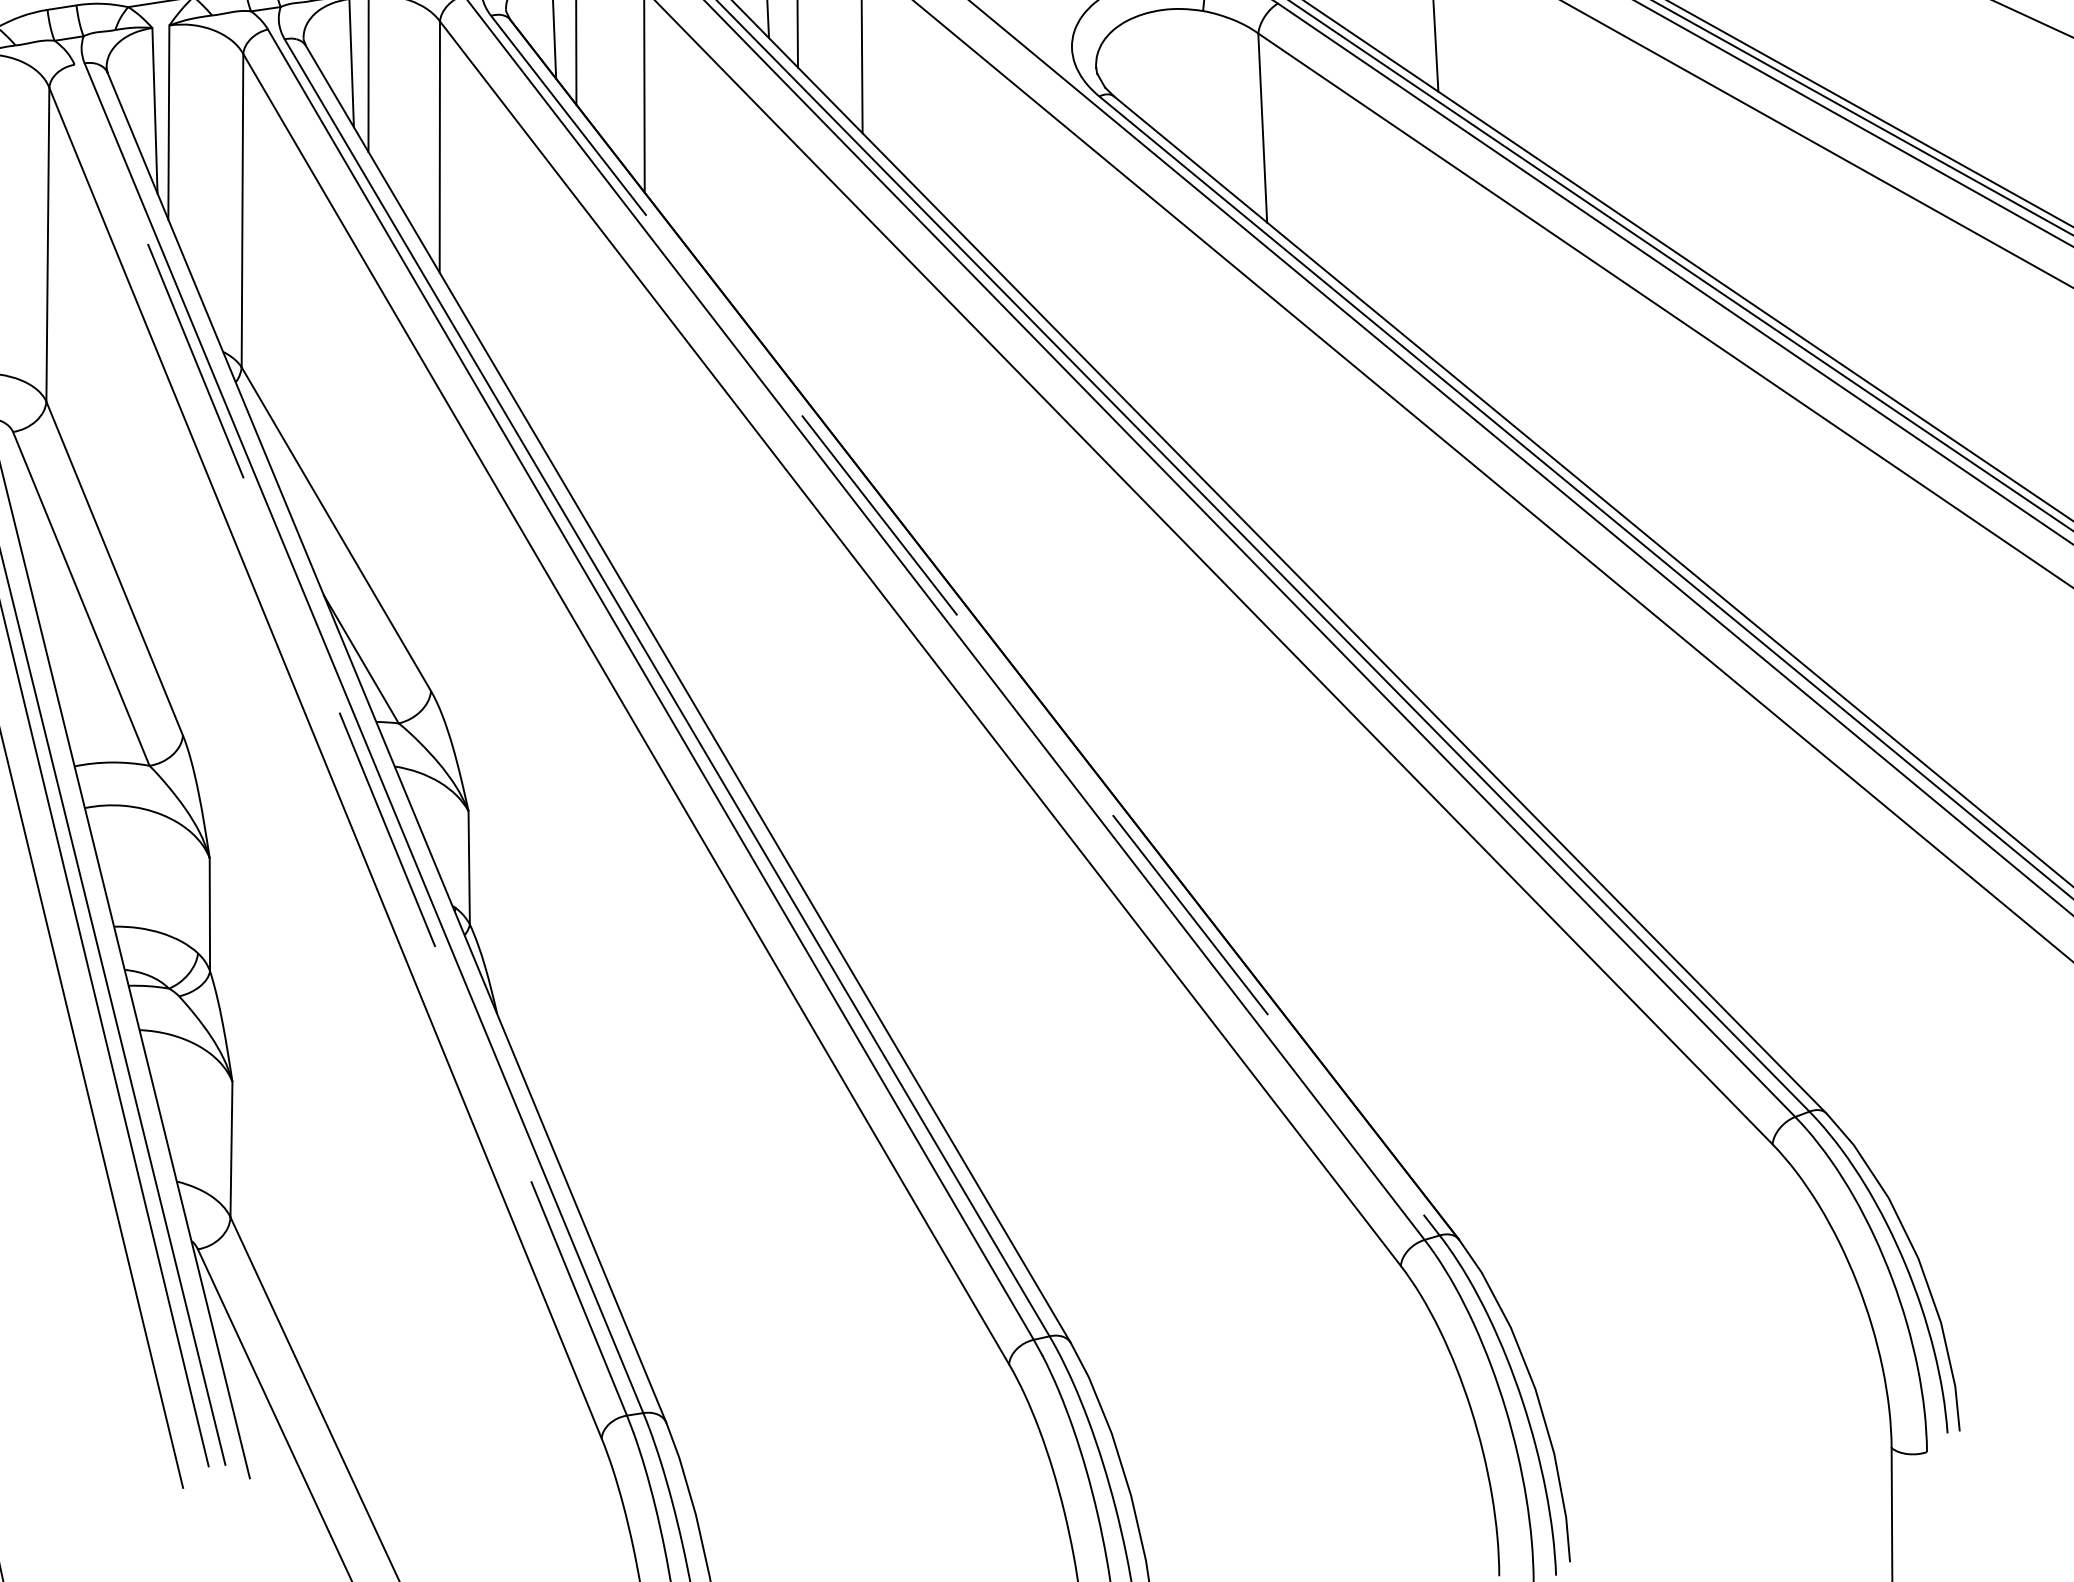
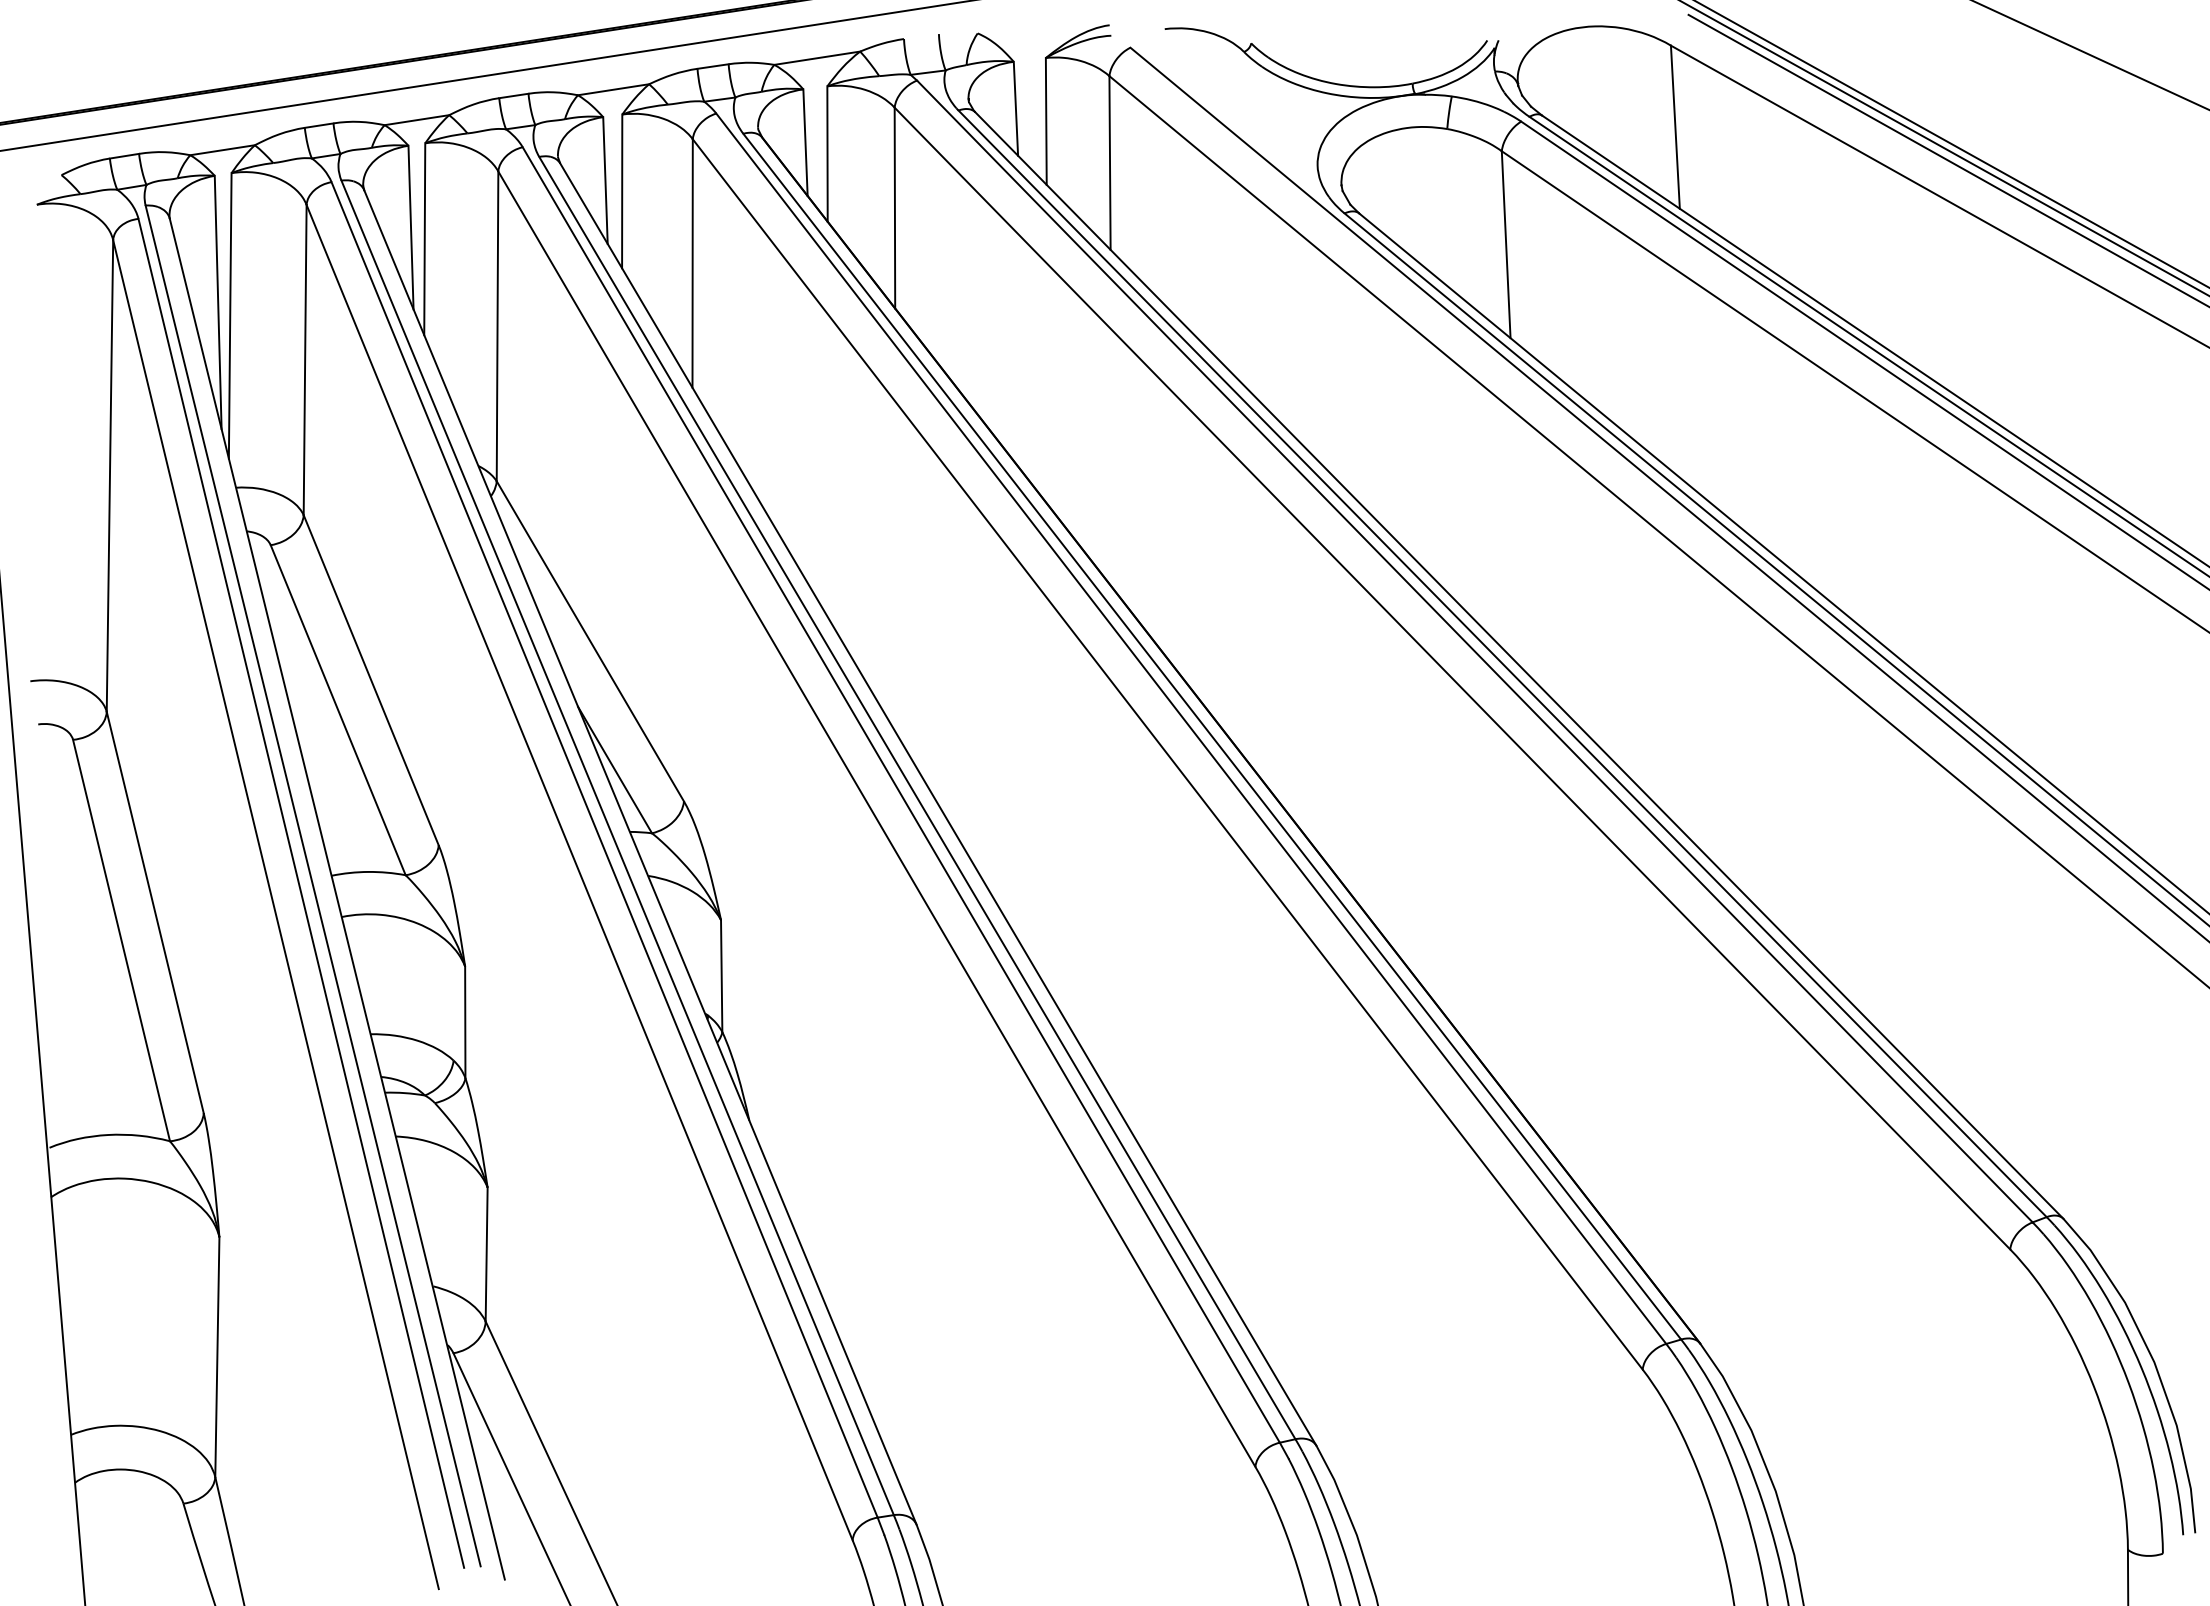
line: (965, 625) -> (1212, 736), dashed -> solid
line: (350, 739) -> (604, 849), dashed -> solid

